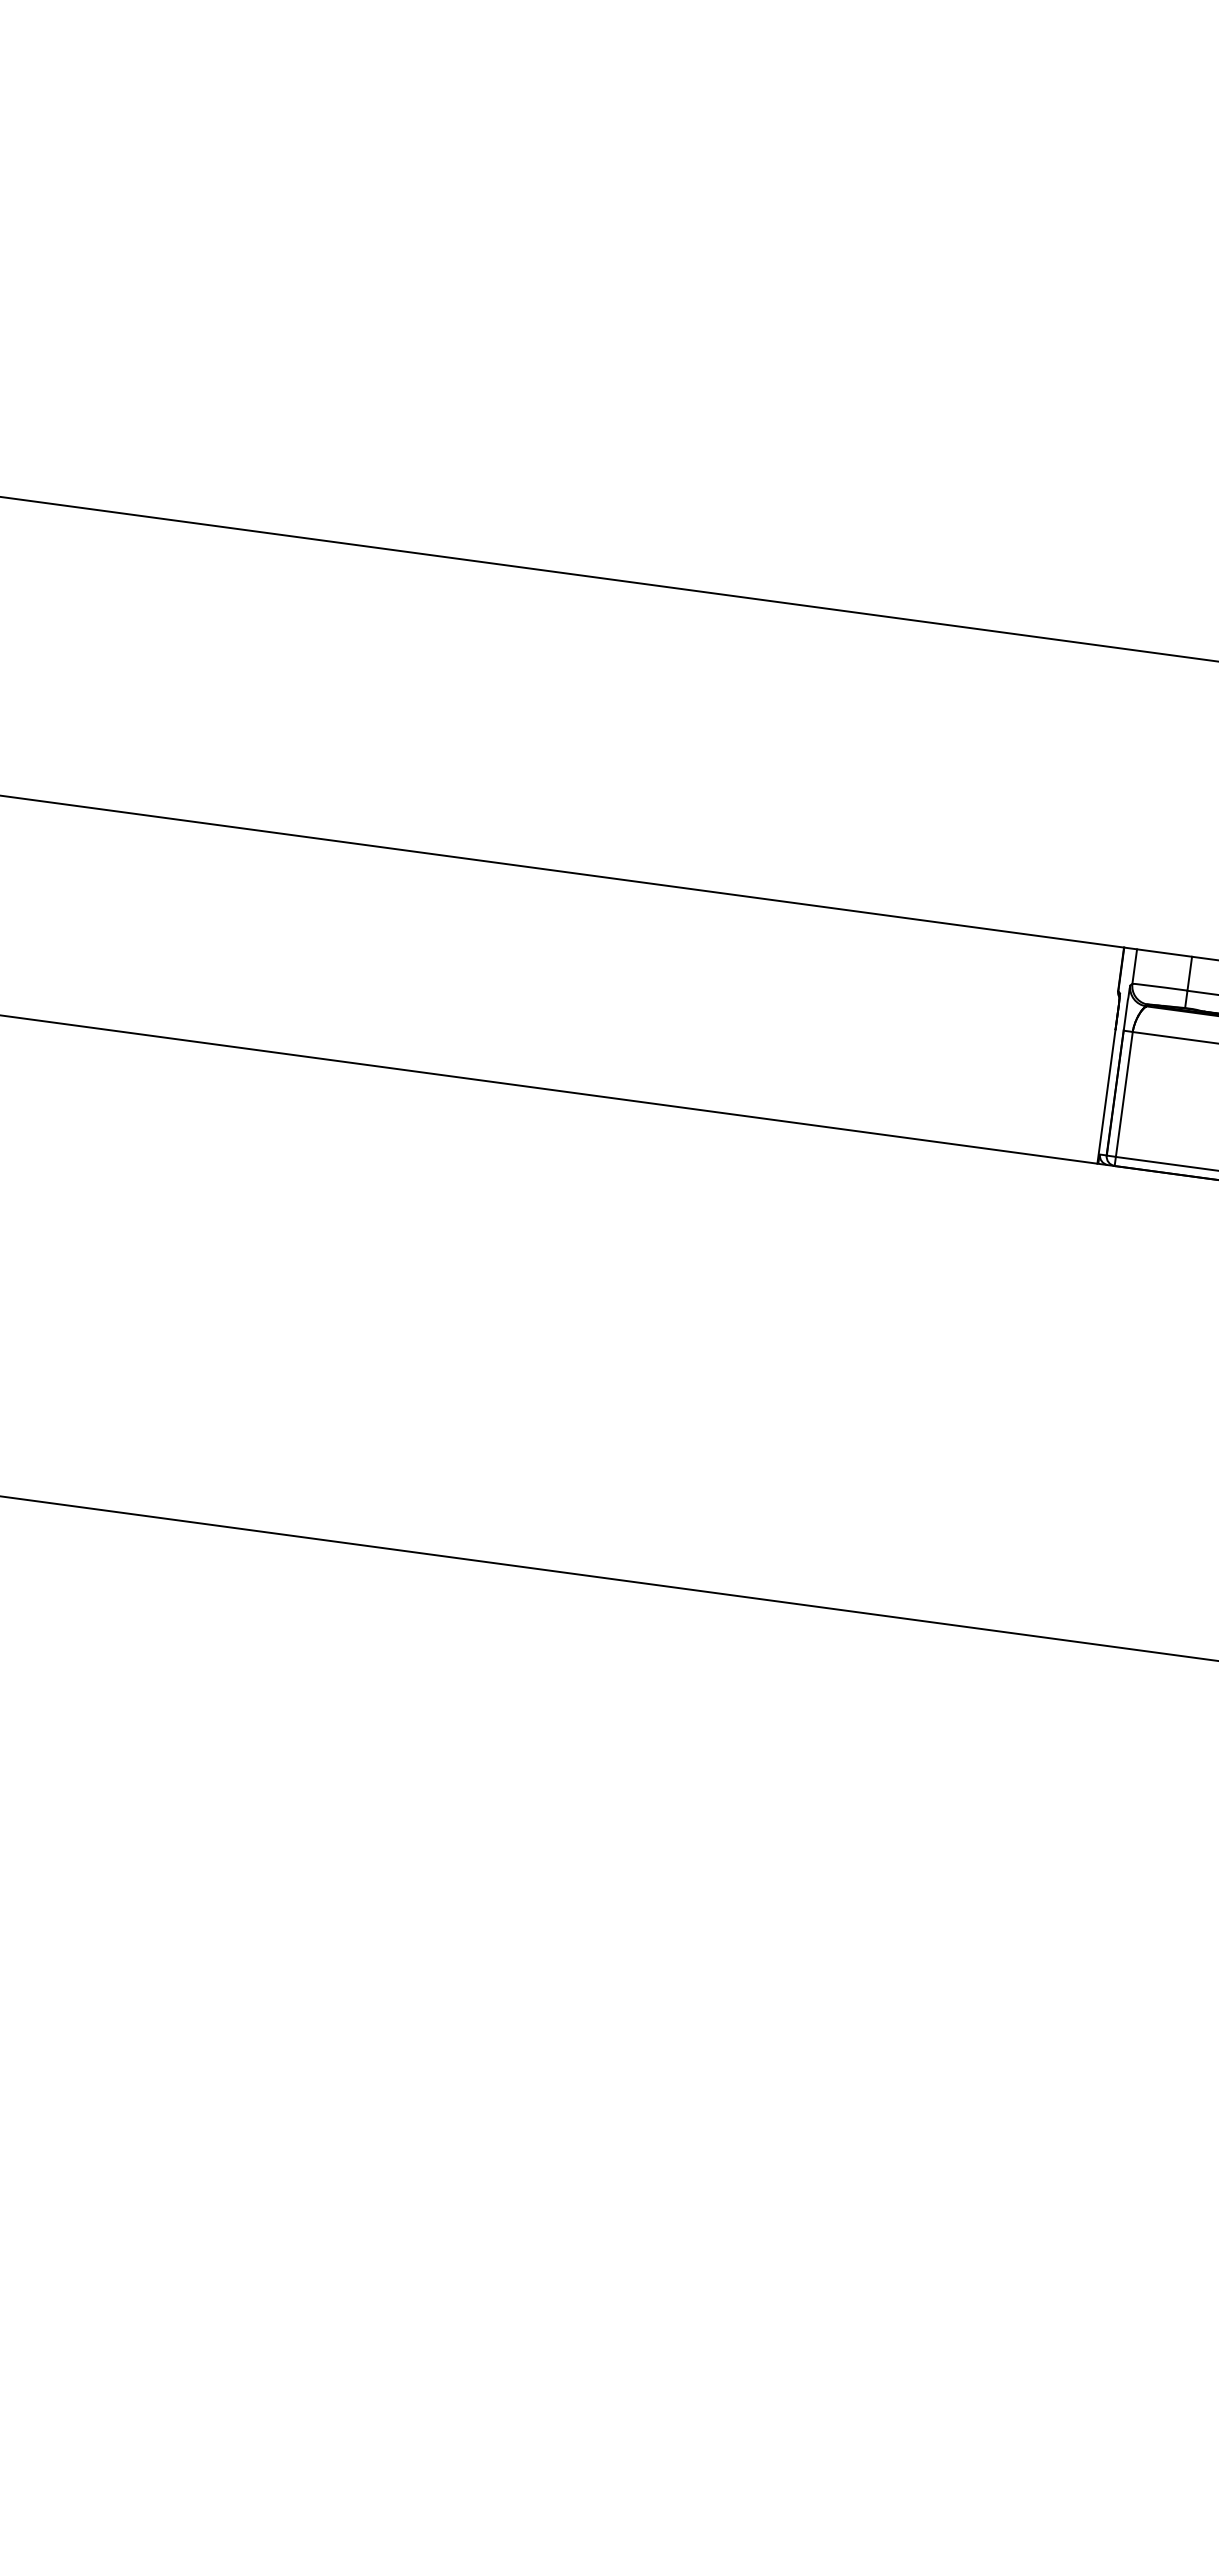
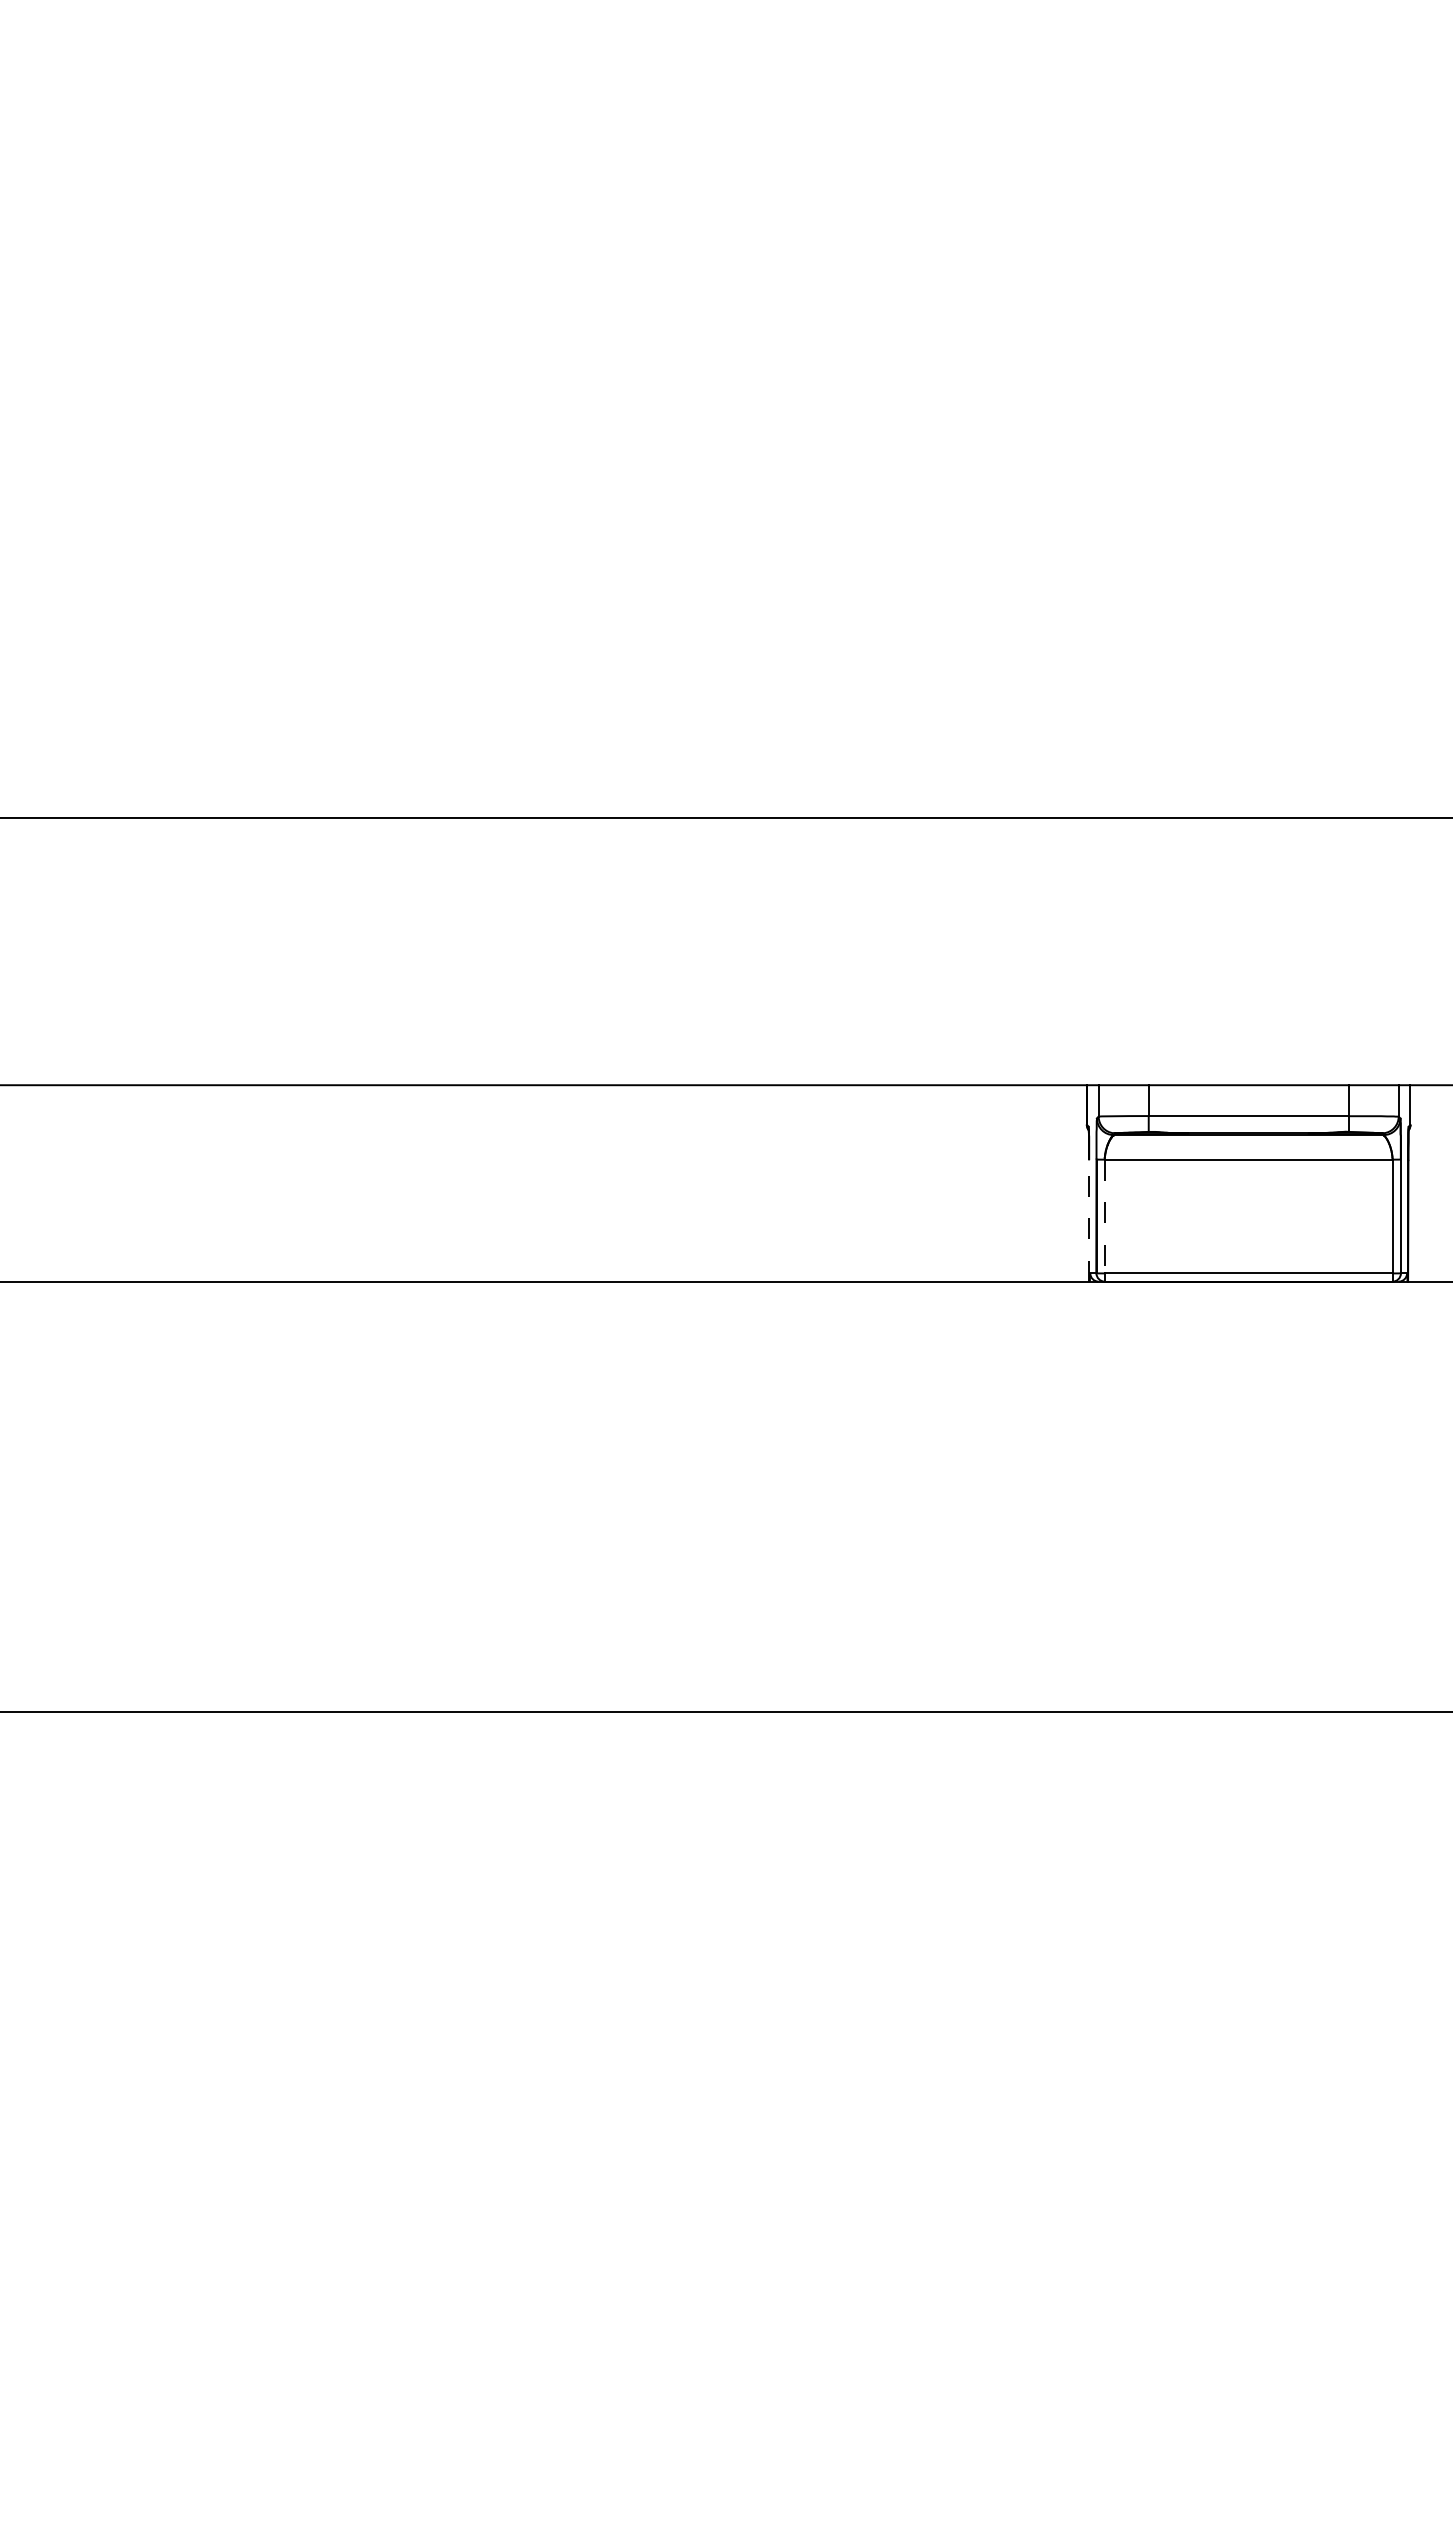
line: (1124, 1094) -> (1104, 1216), solid -> dashed
line: (1106, 1096) -> (1089, 1220), solid -> dashed

